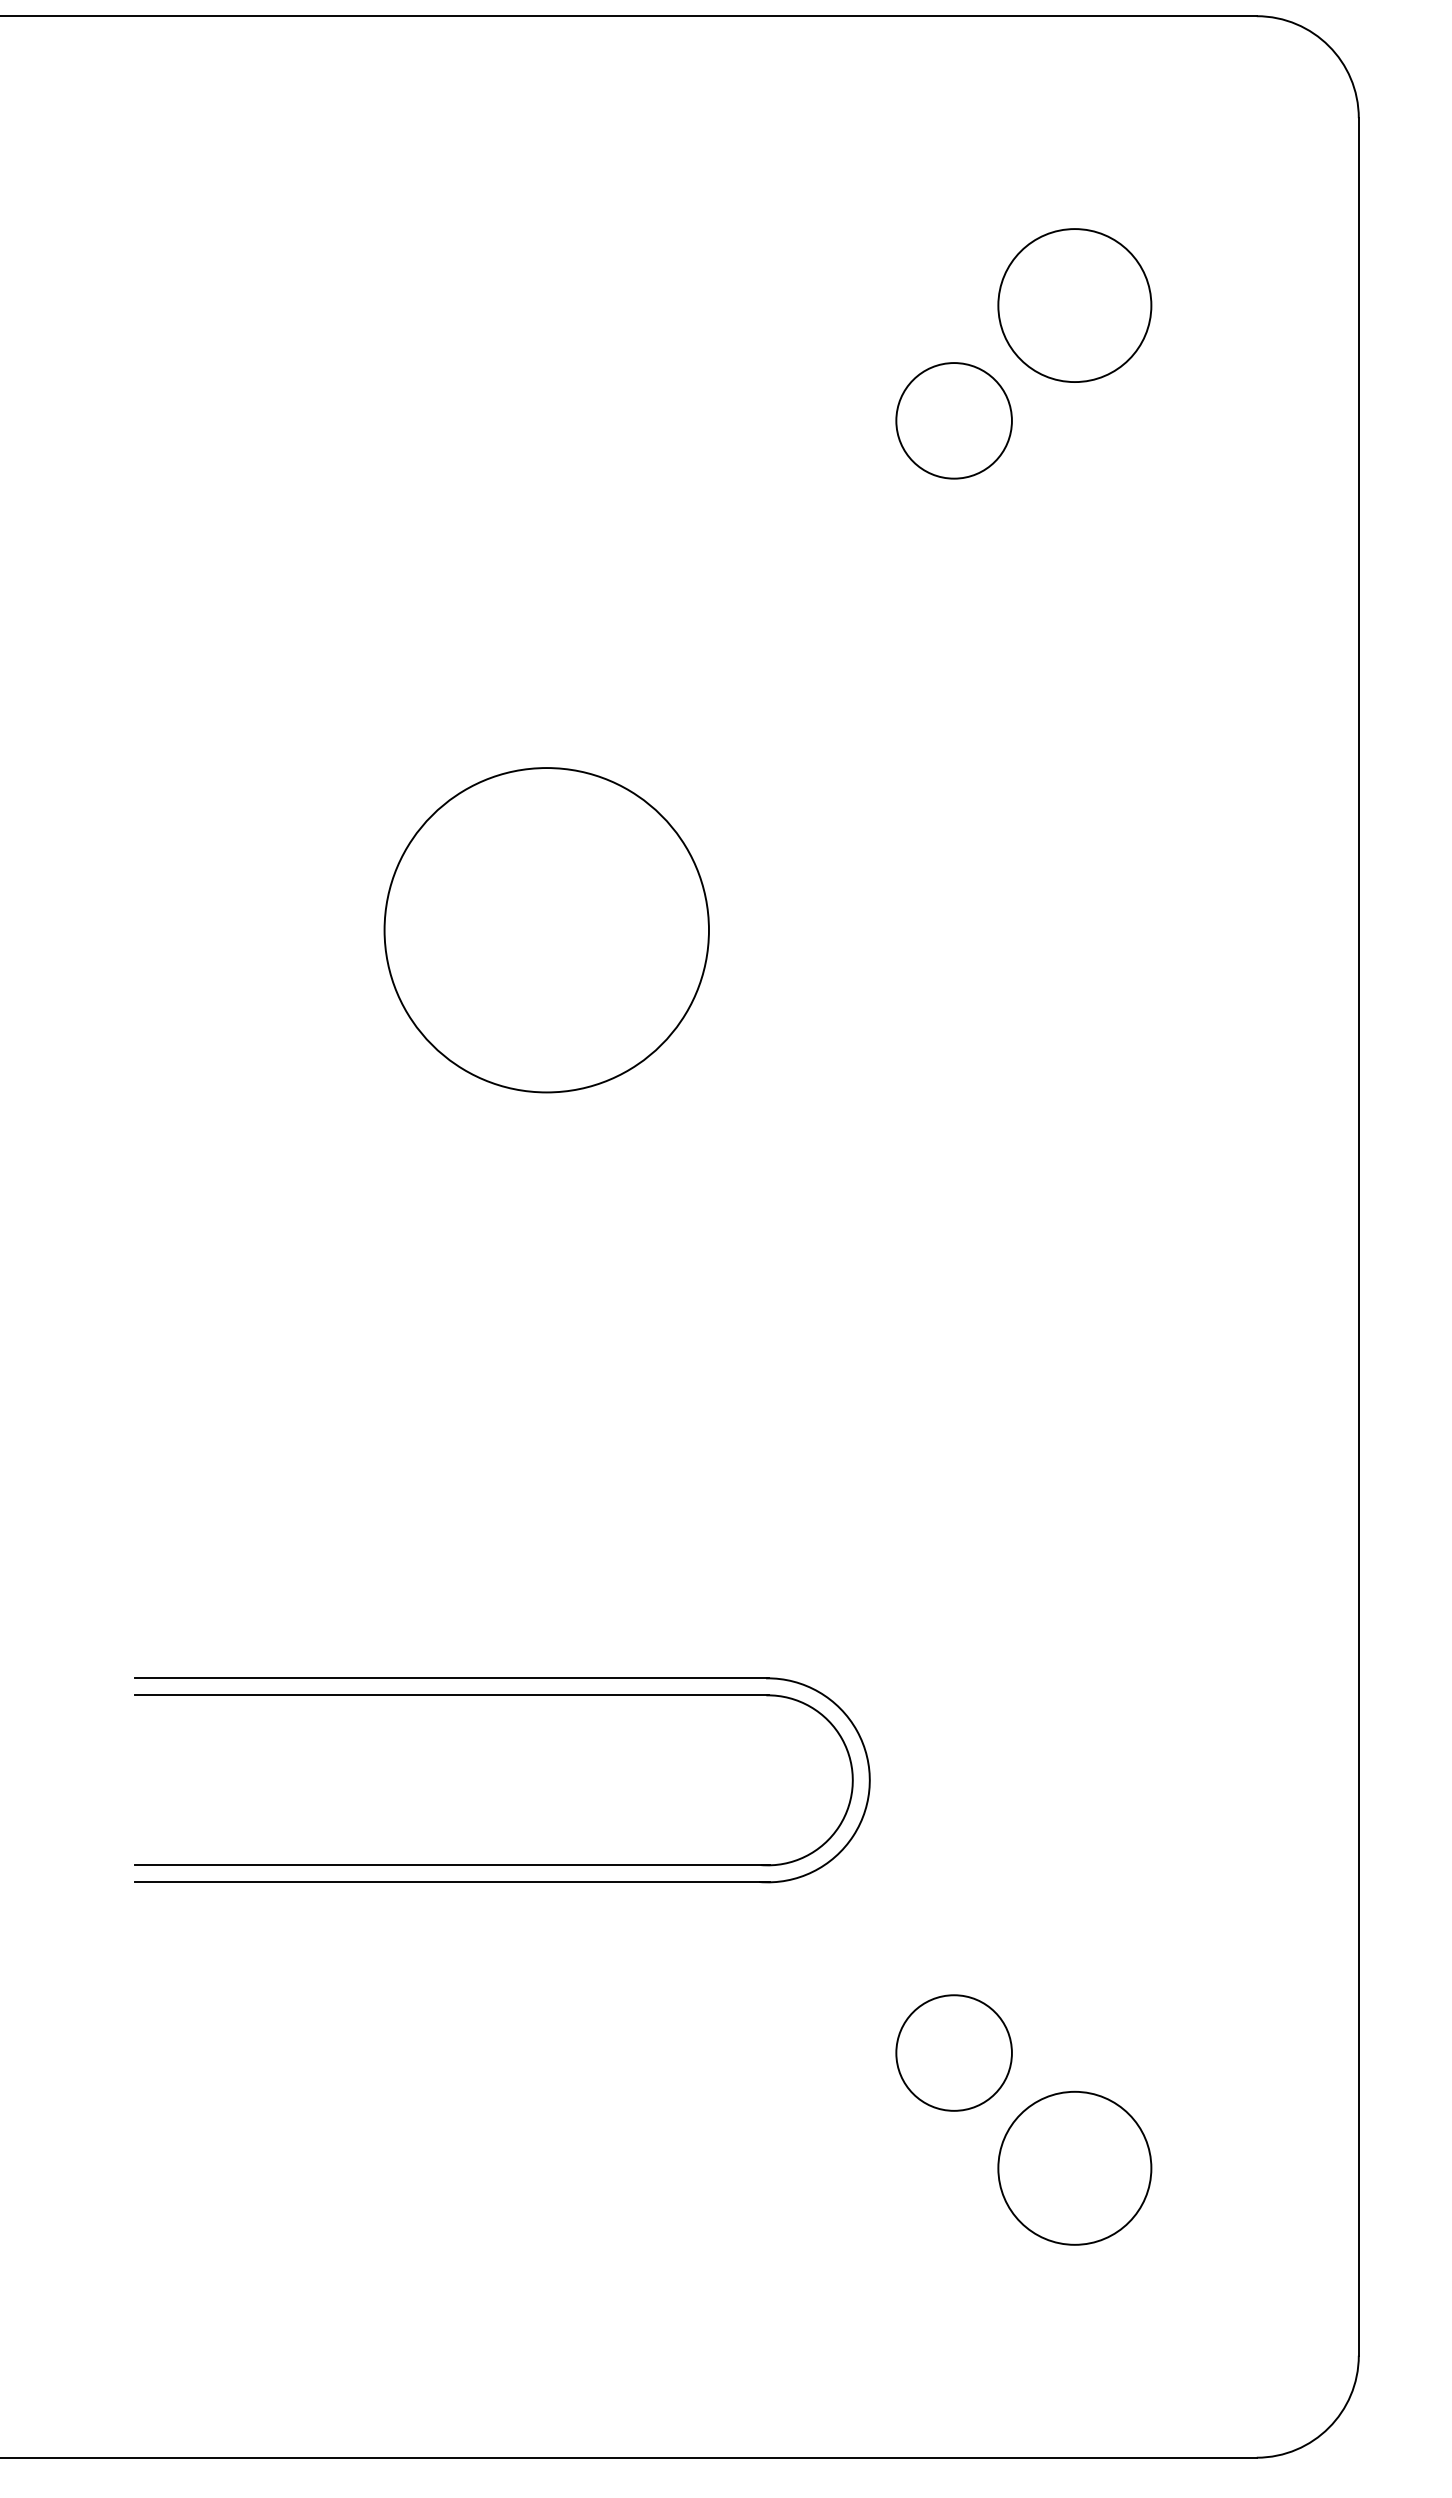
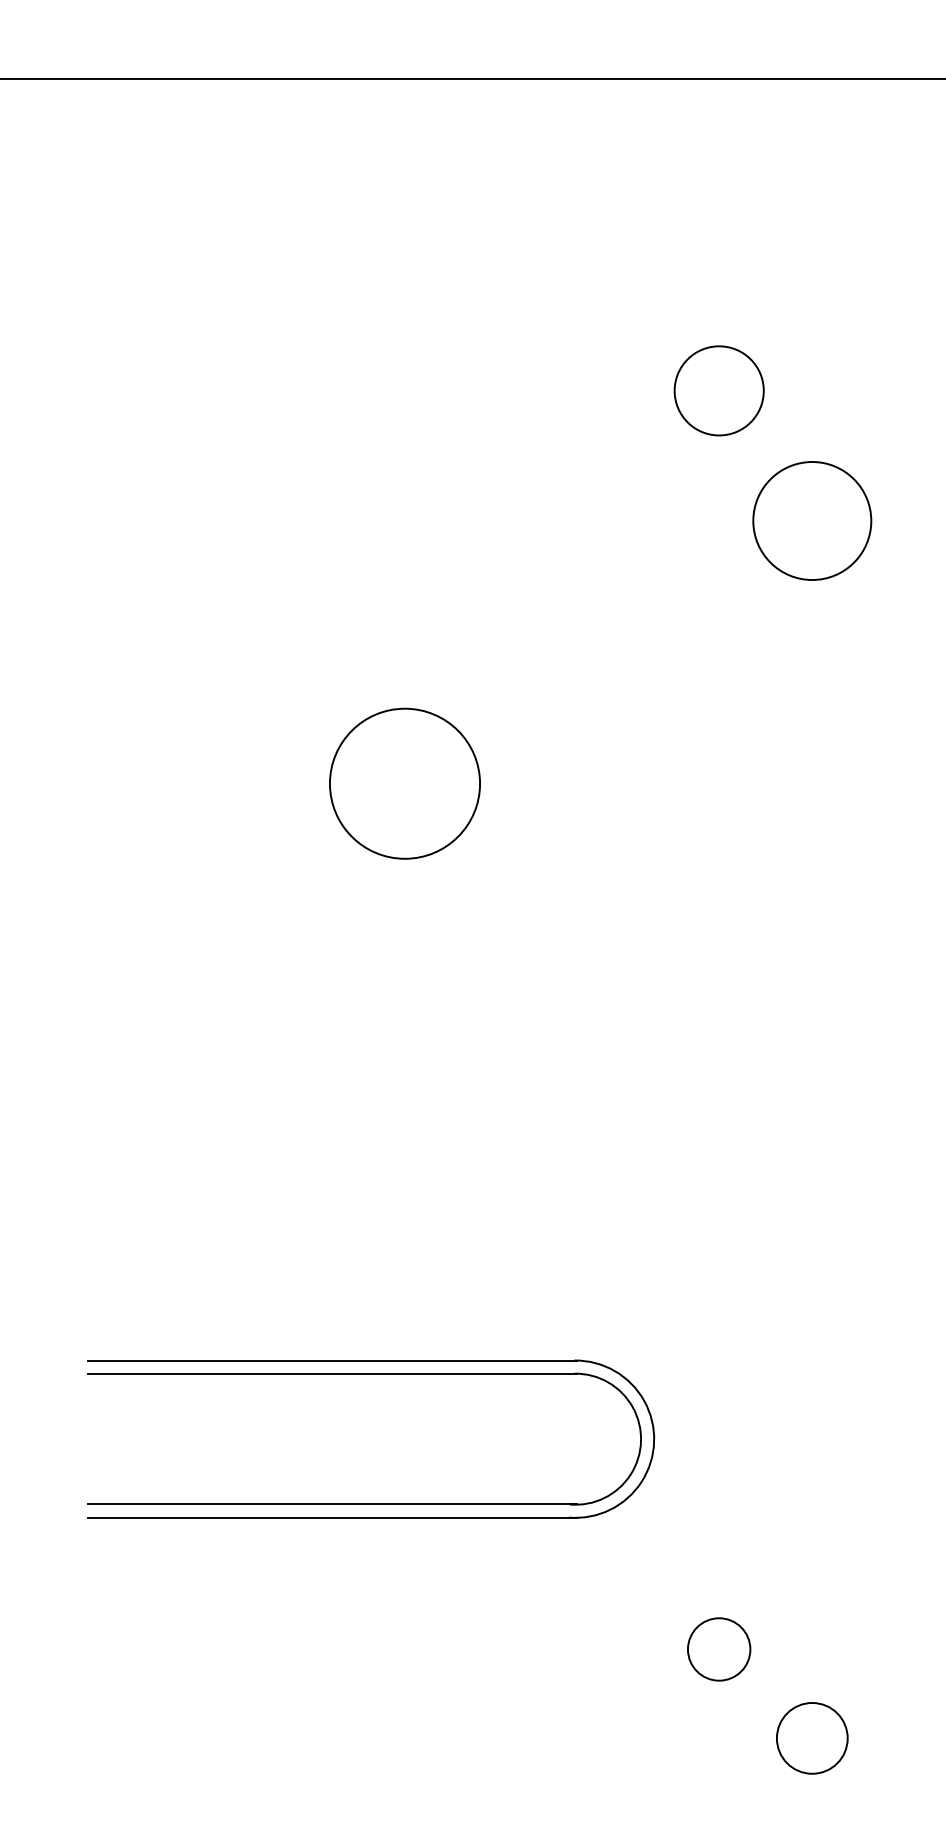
circle: (1074, 305) -> (812, 520), moved
circle: (546, 930) -> (404, 783), size x0.6
circle: (953, 2052) -> (718, 1649), size x0.7
circle: (1074, 2167) -> (812, 1737), size x0.6

